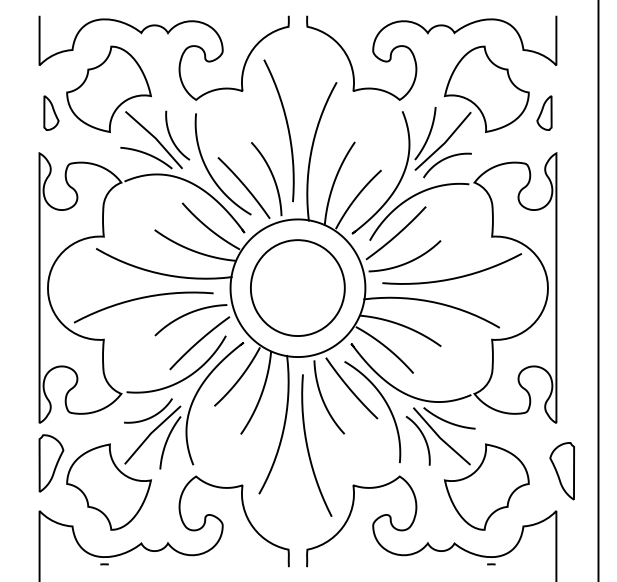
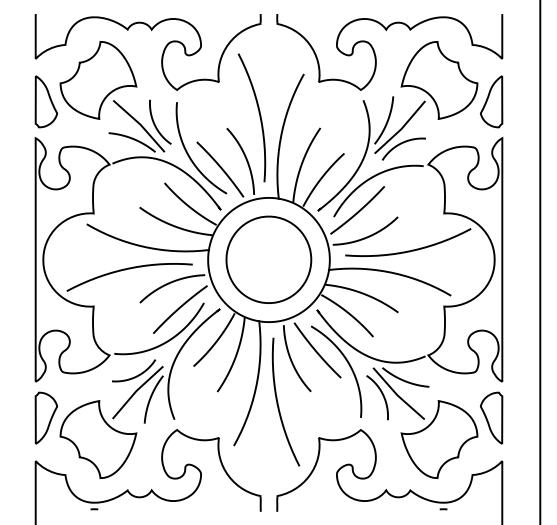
part: (51, 112) -> (46, 101), size x1.67
part: (544, 112) -> (491, 101), size x1.67
part: (562, 470) -> (491, 417), moved

